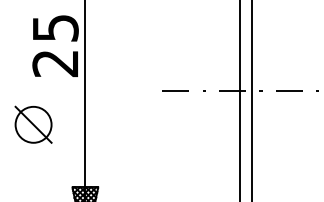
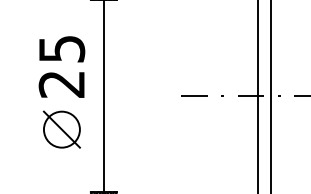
text: (55, 45) -> (61, 66), moved
part: (33, 124) -> (61, 129), moved

